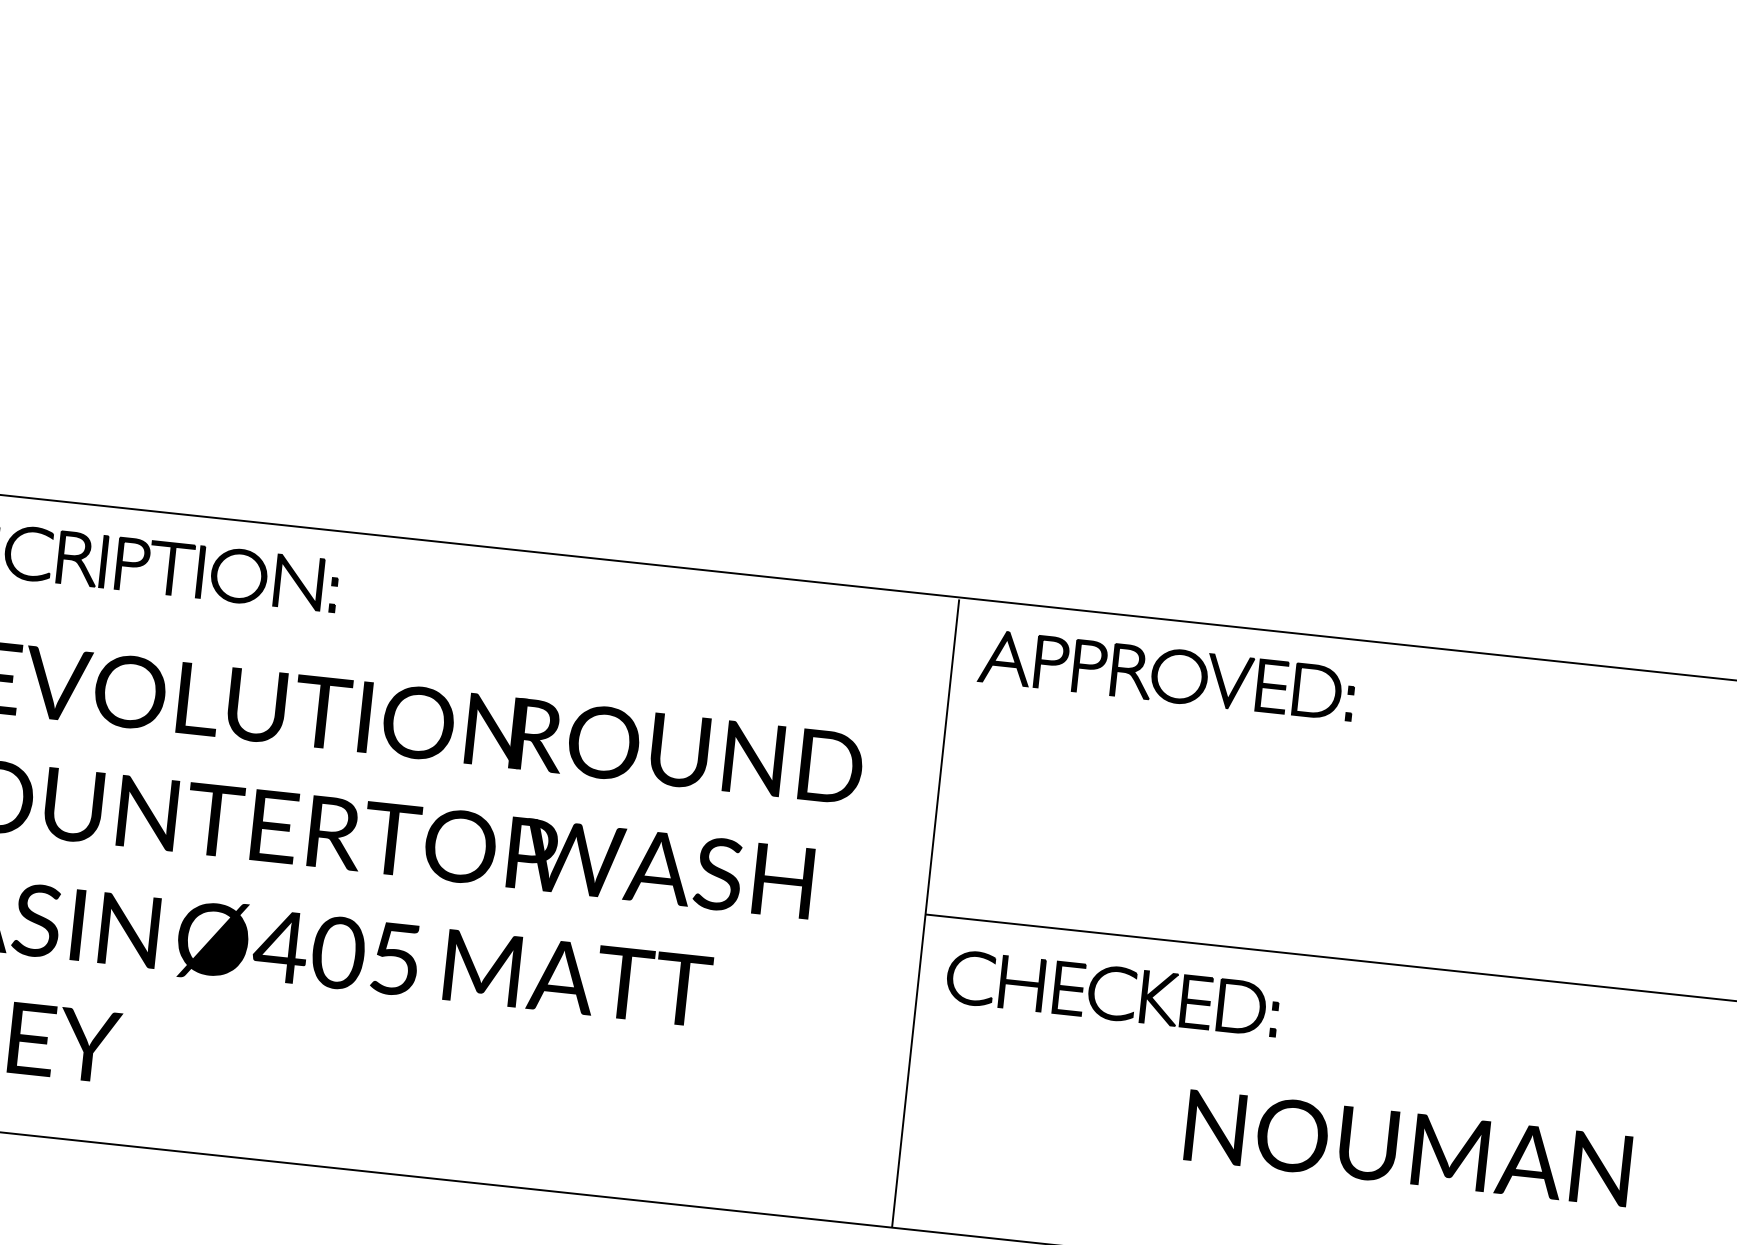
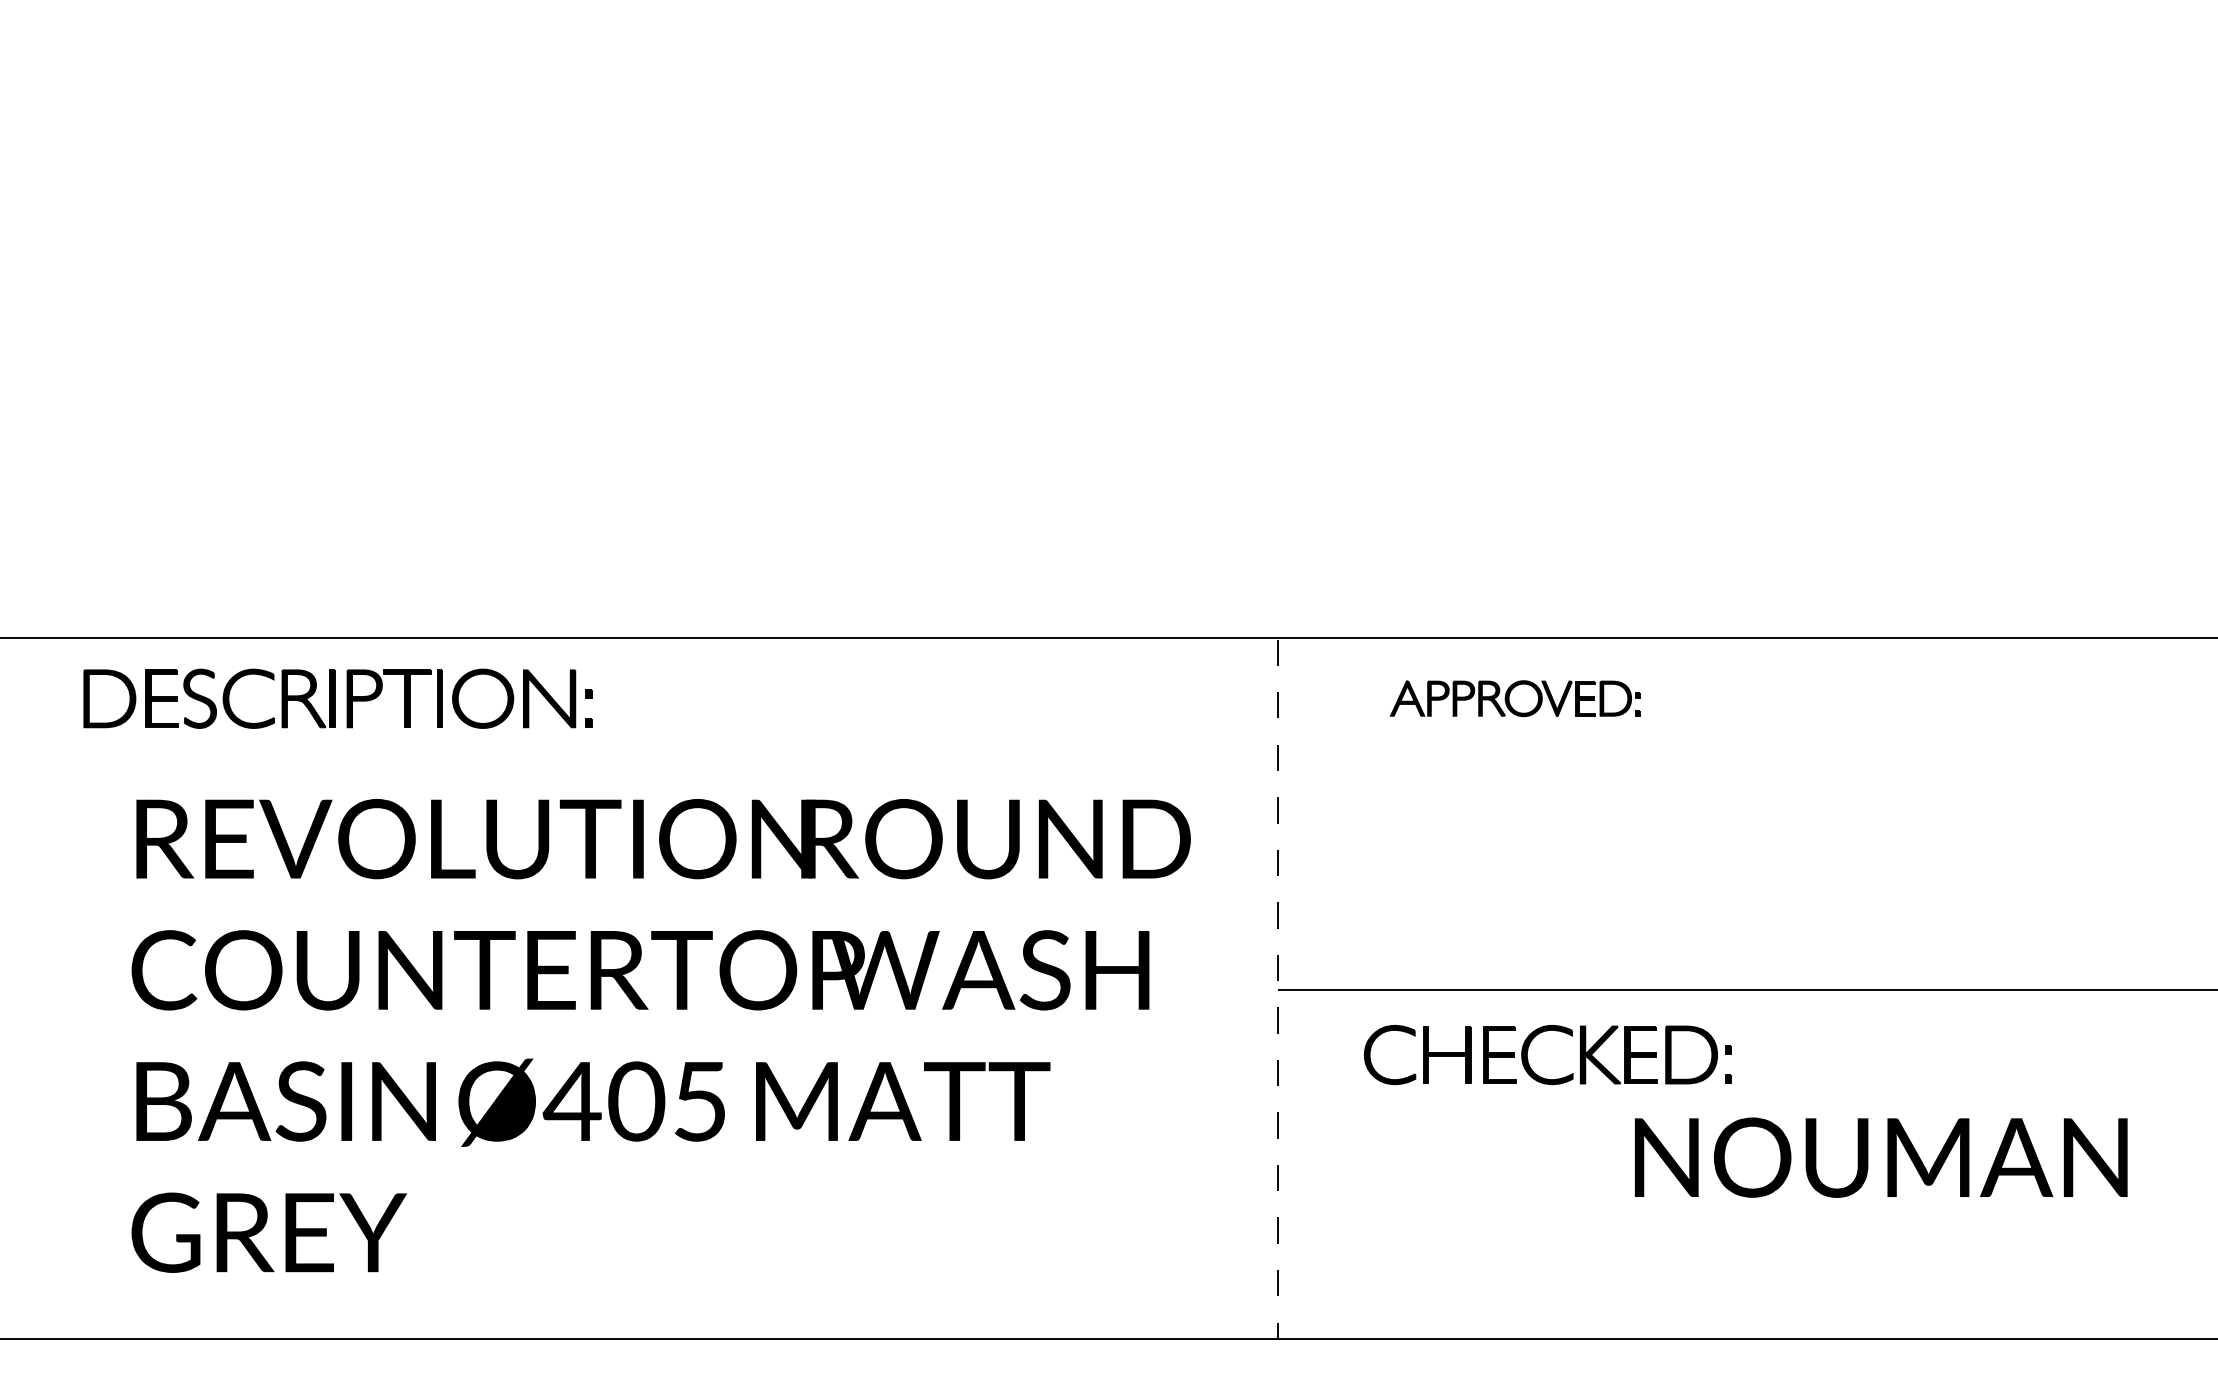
part: (1167, 675) -> (1515, 698), size x0.6
line: (925, 913) -> (1277, 989), solid -> dashed
part: (1094, 995) -> (1528, 1059), moved
text: (1407, 1148) -> (1880, 1157), moved

